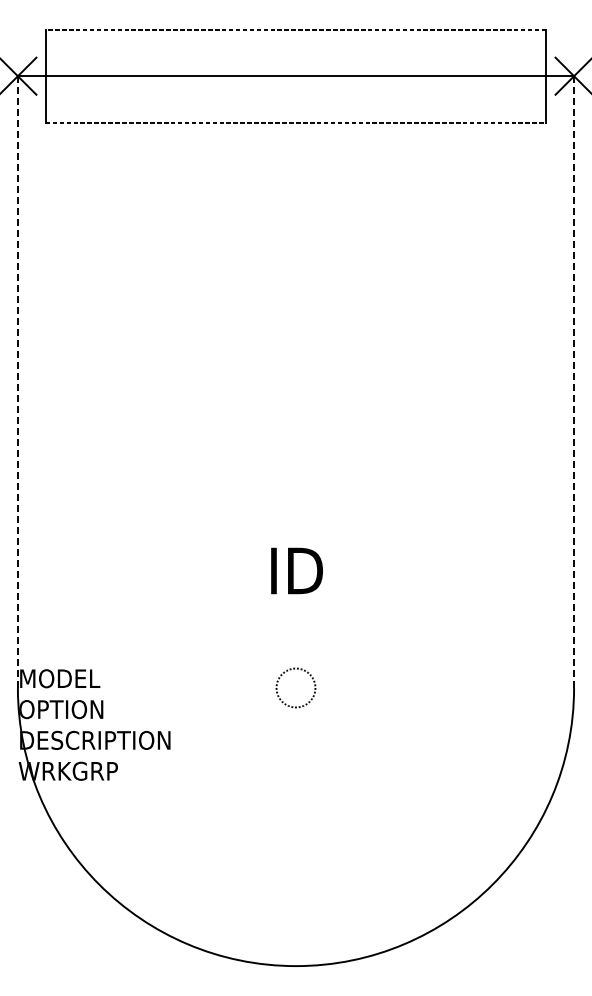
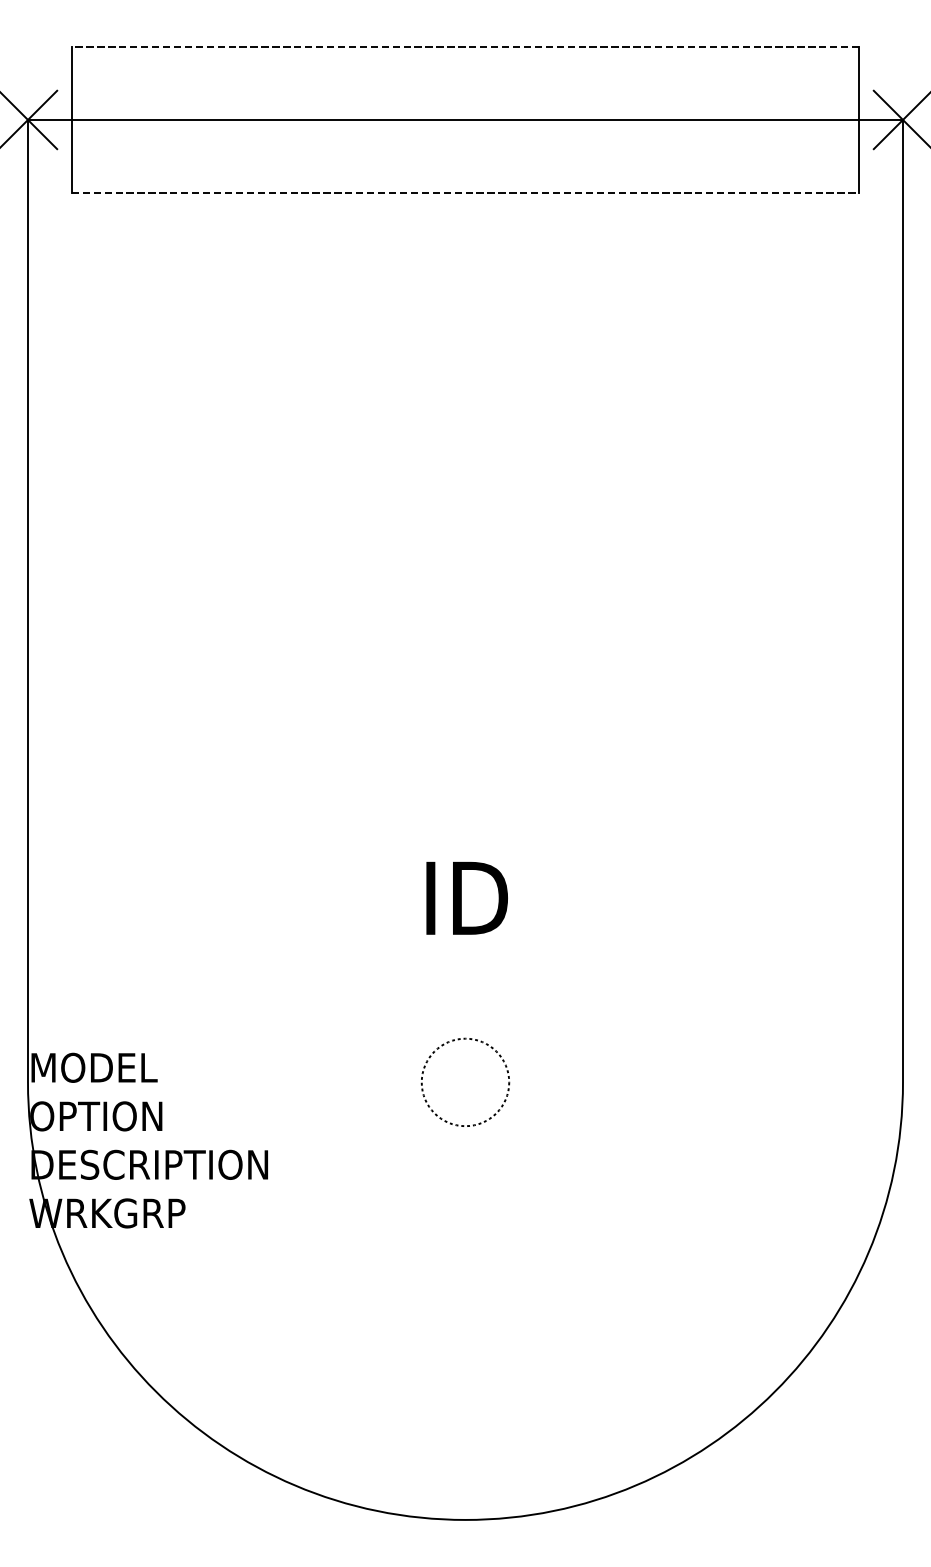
line: (17, 382) -> (27, 601), dashed -> solid
line: (574, 382) -> (903, 601), dashed -> solid
circle: (295, 687) -> (464, 1081), size x1.43

